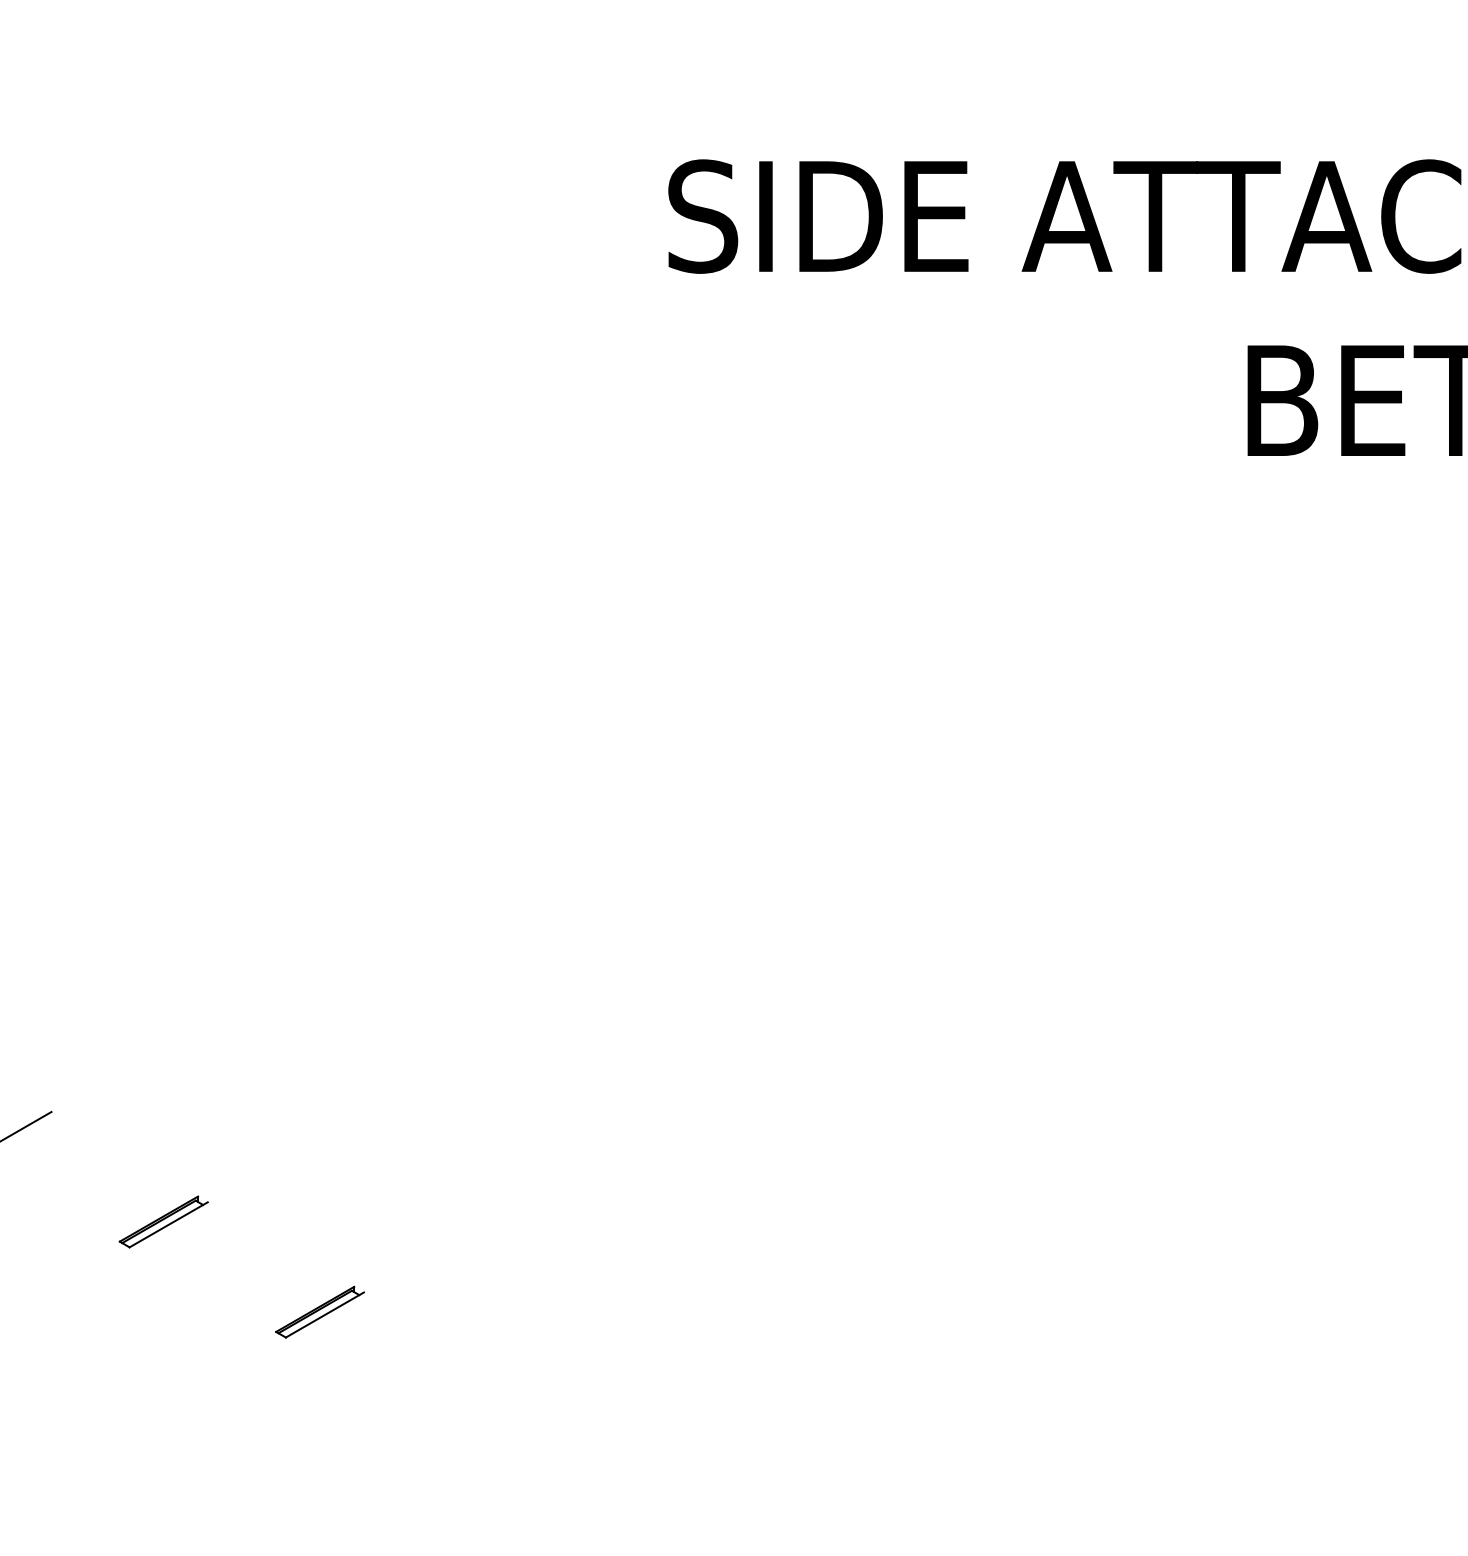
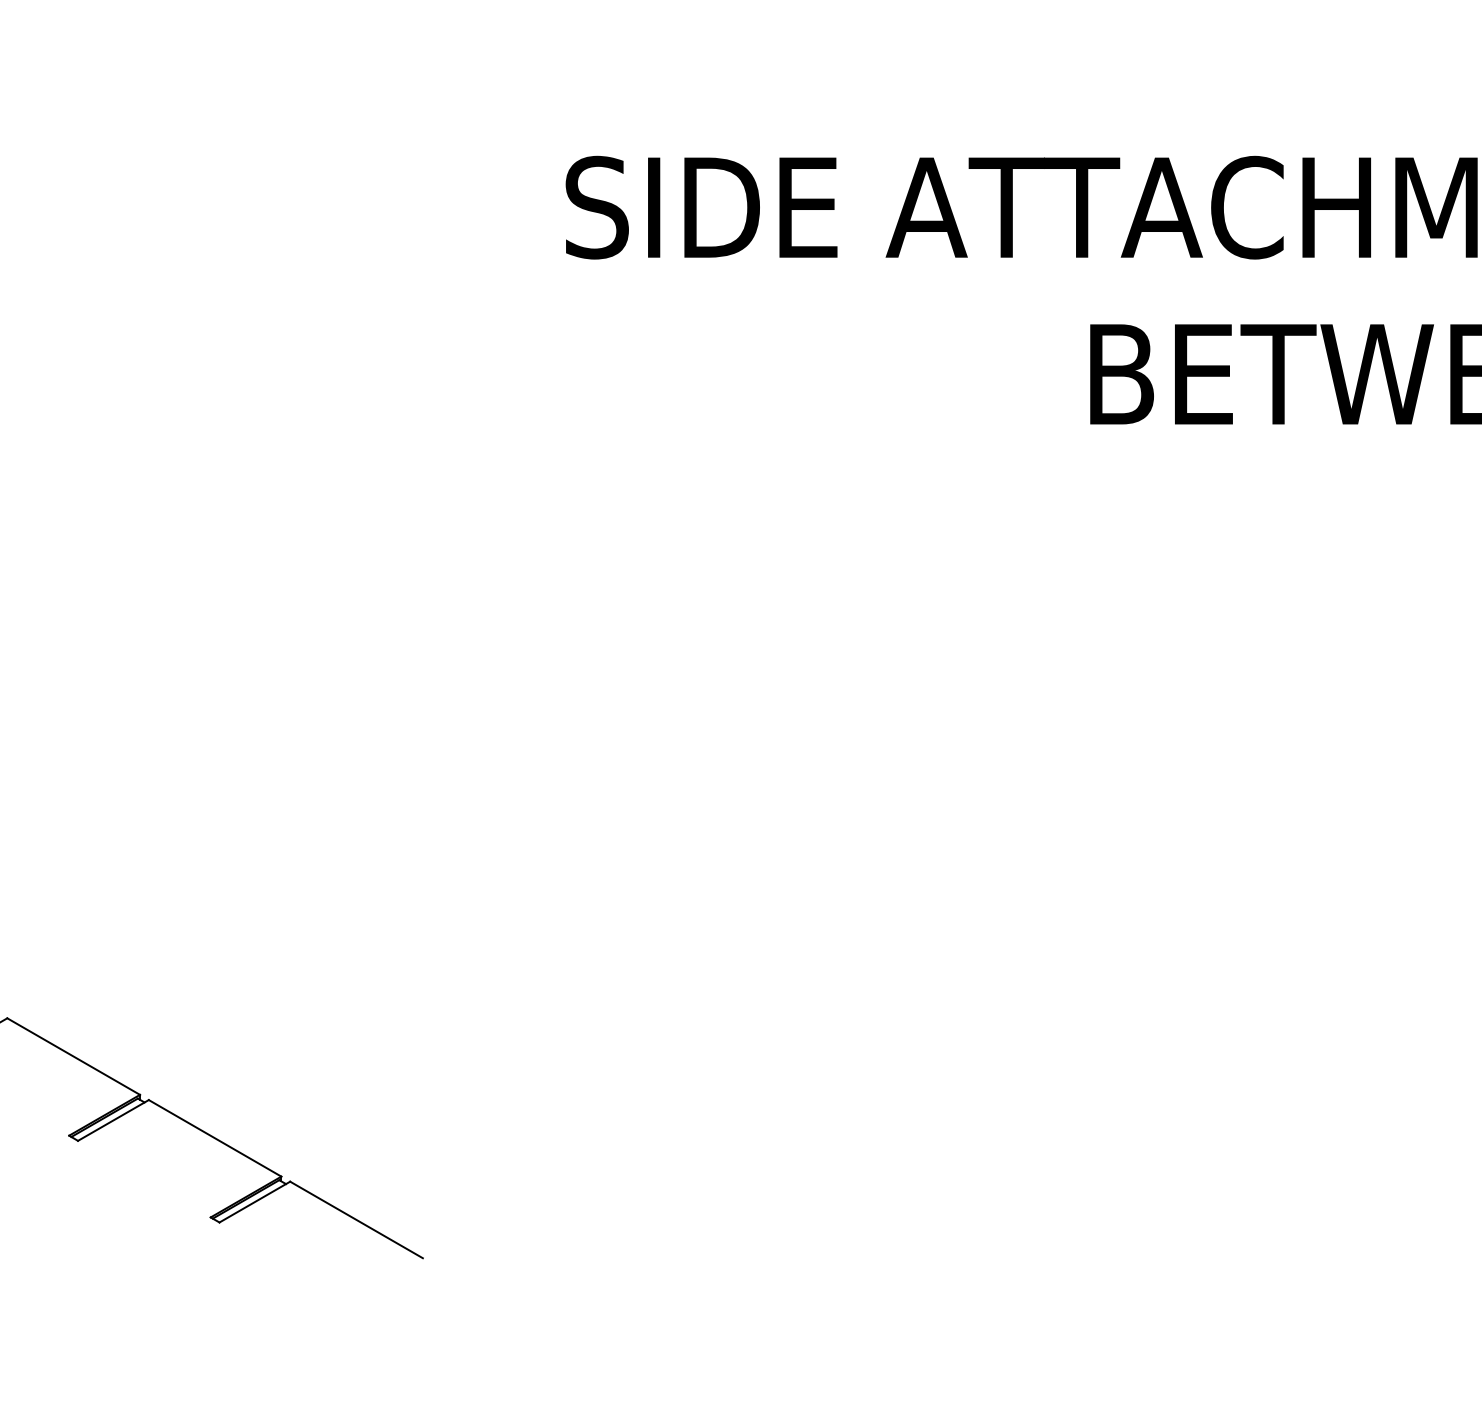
line: (124, 1154) -> (73, 1056), added
line: (280, 1244) -> (214, 1138), added
line: (437, 1334) -> (356, 1219), added

